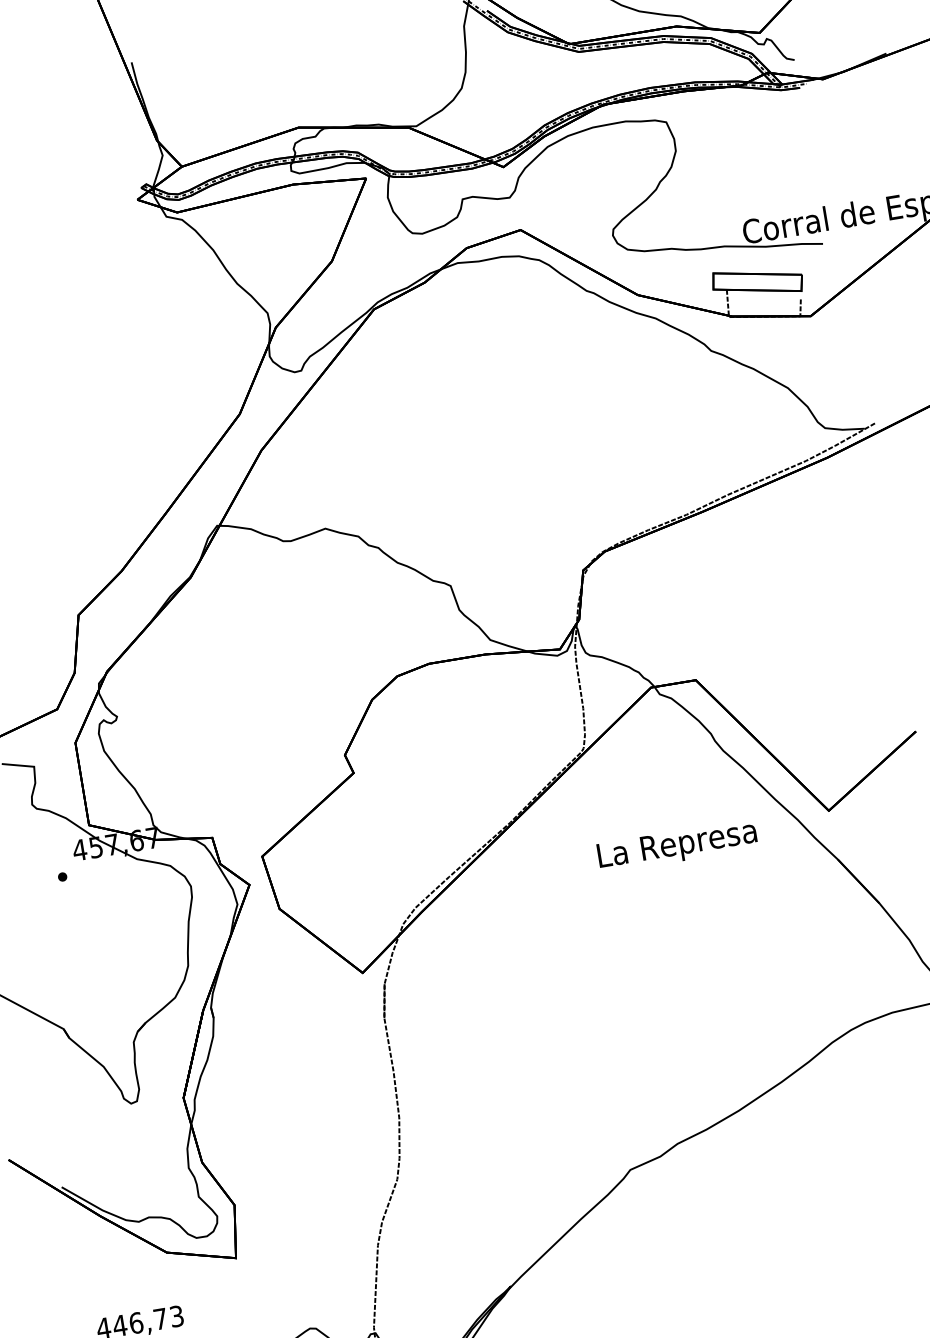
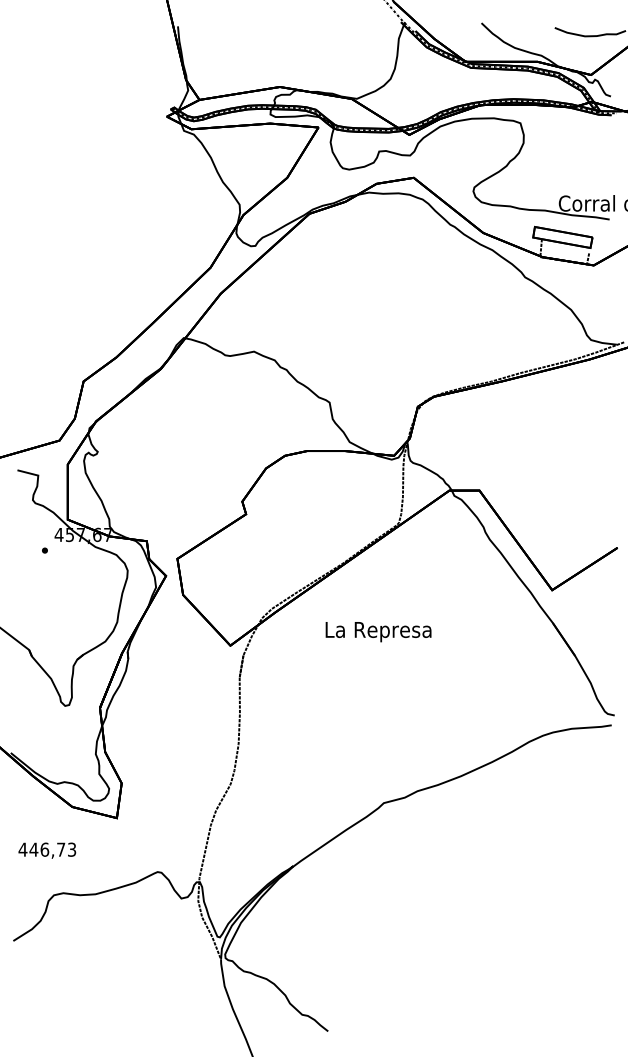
text: (677, 847) -> (378, 632), moved

